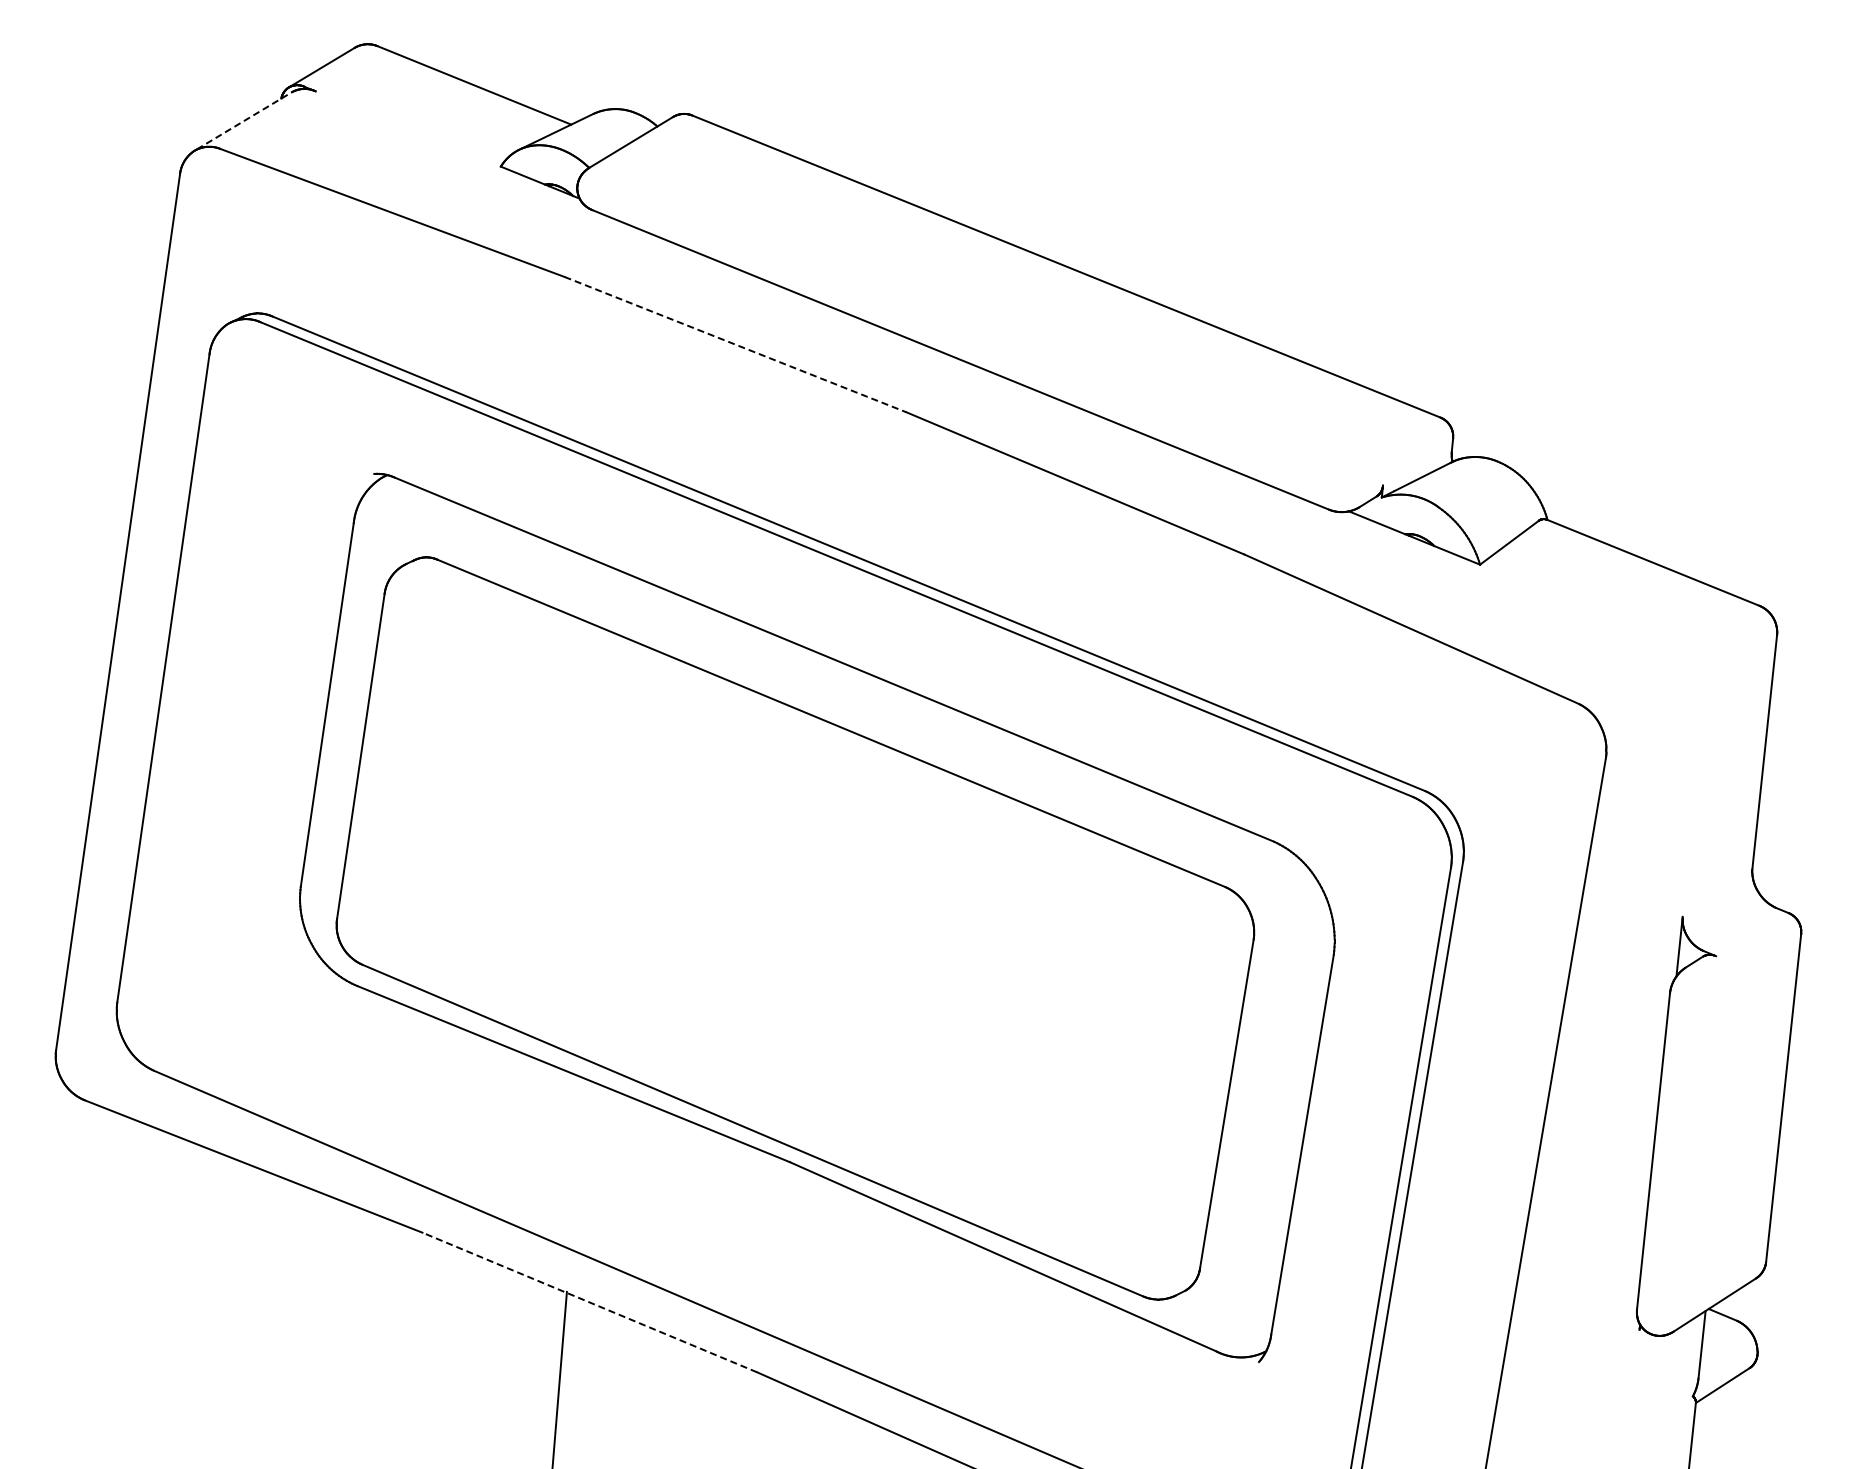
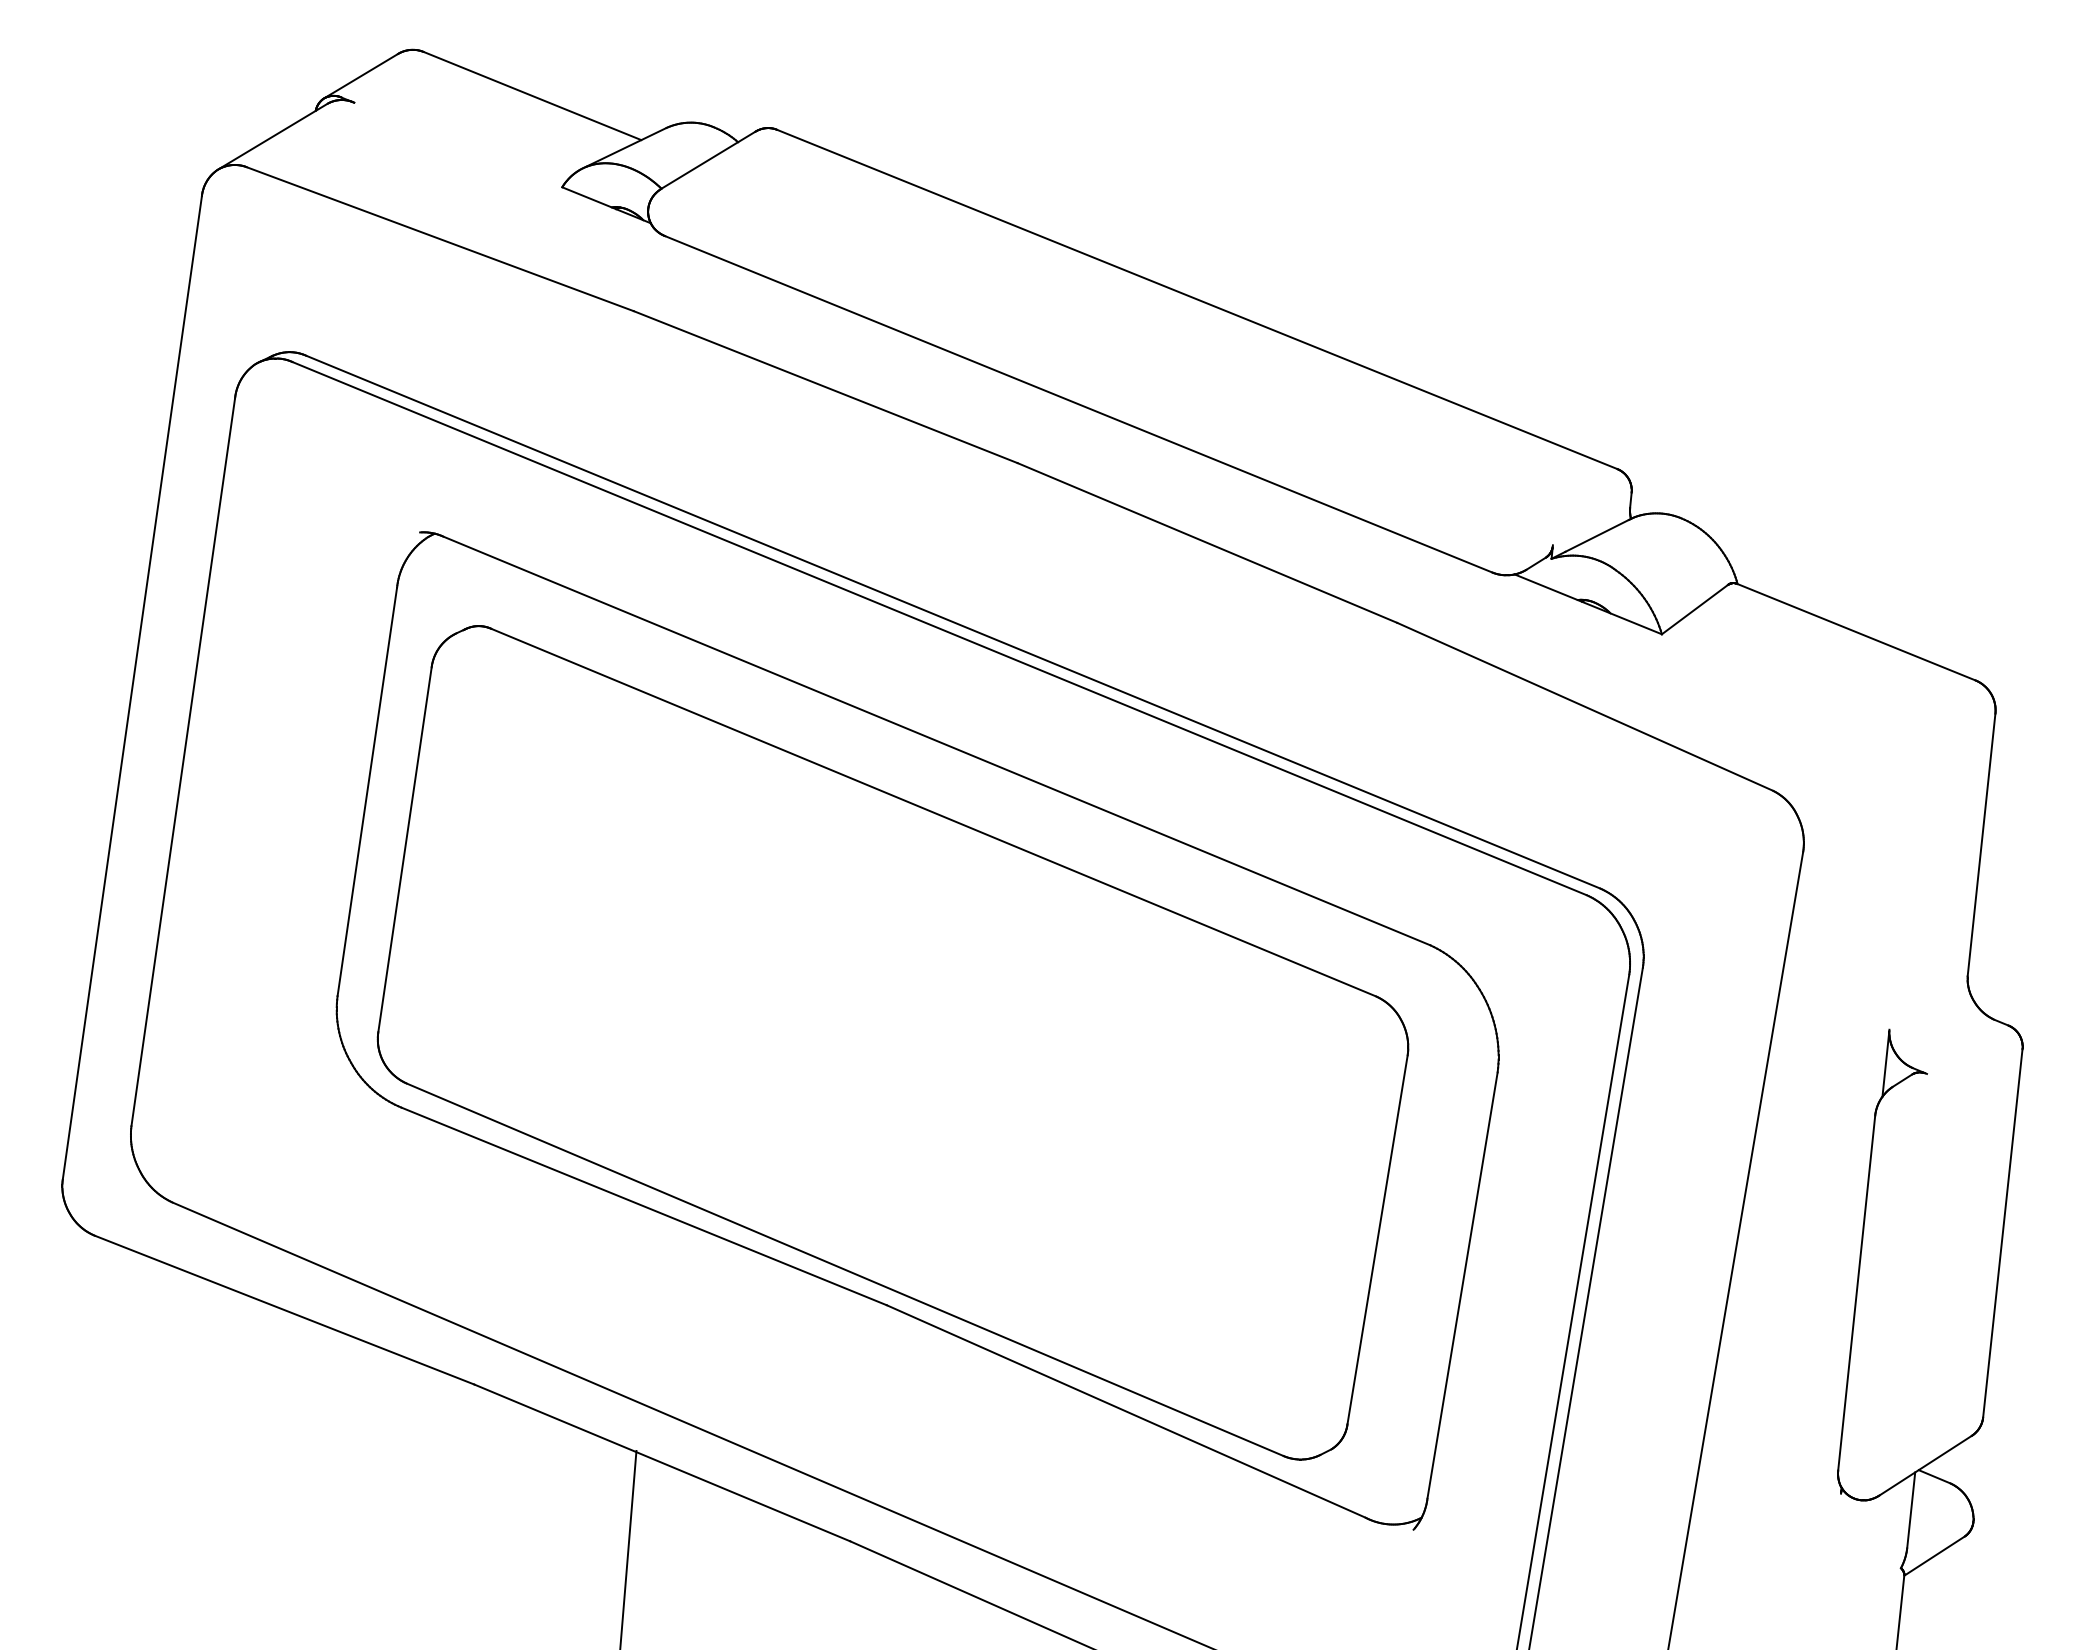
line: (244, 120) -> (274, 135), dashed -> solid
line: (735, 344) -> (825, 387), dashed -> solid
line: (589, 1302) -> (661, 1462), dashed -> solid

